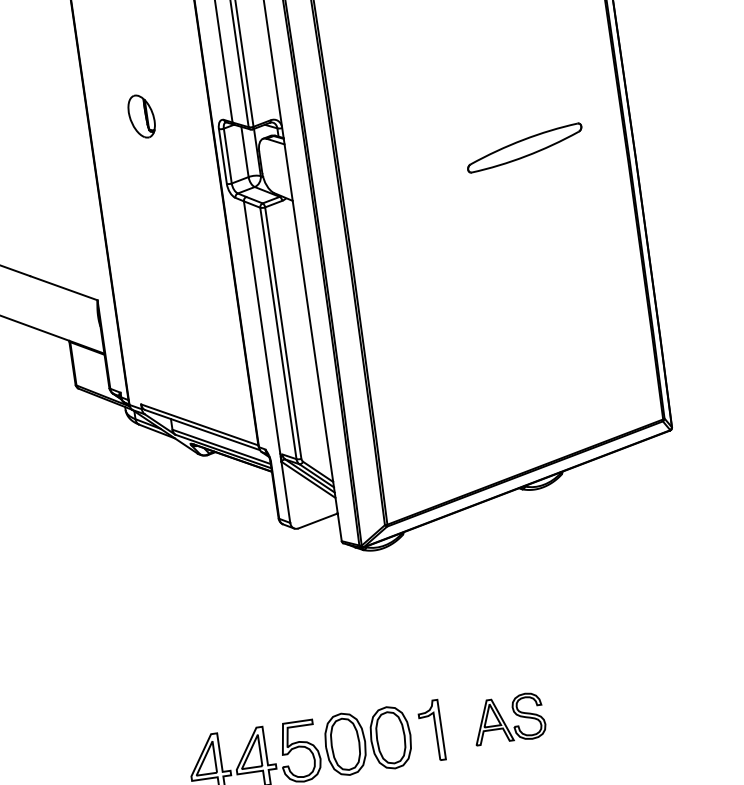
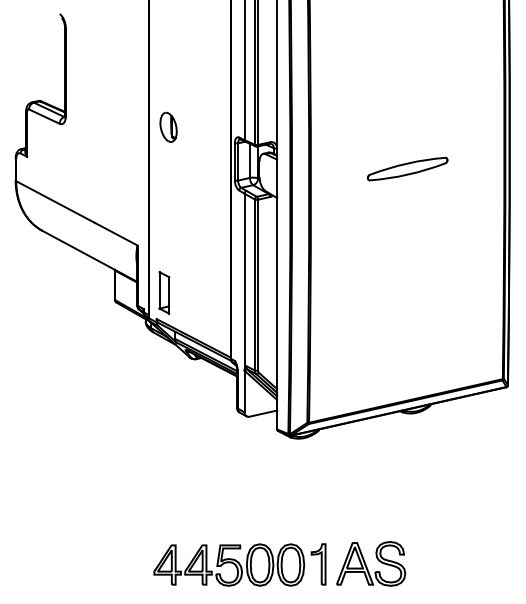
part: (141, 115) -> (168, 126), moved
part: (524, 148) -> (407, 169), moved
part: (147, 363) -> (164, 292), added
part: (509, 718) -> (371, 563), size x1.43

